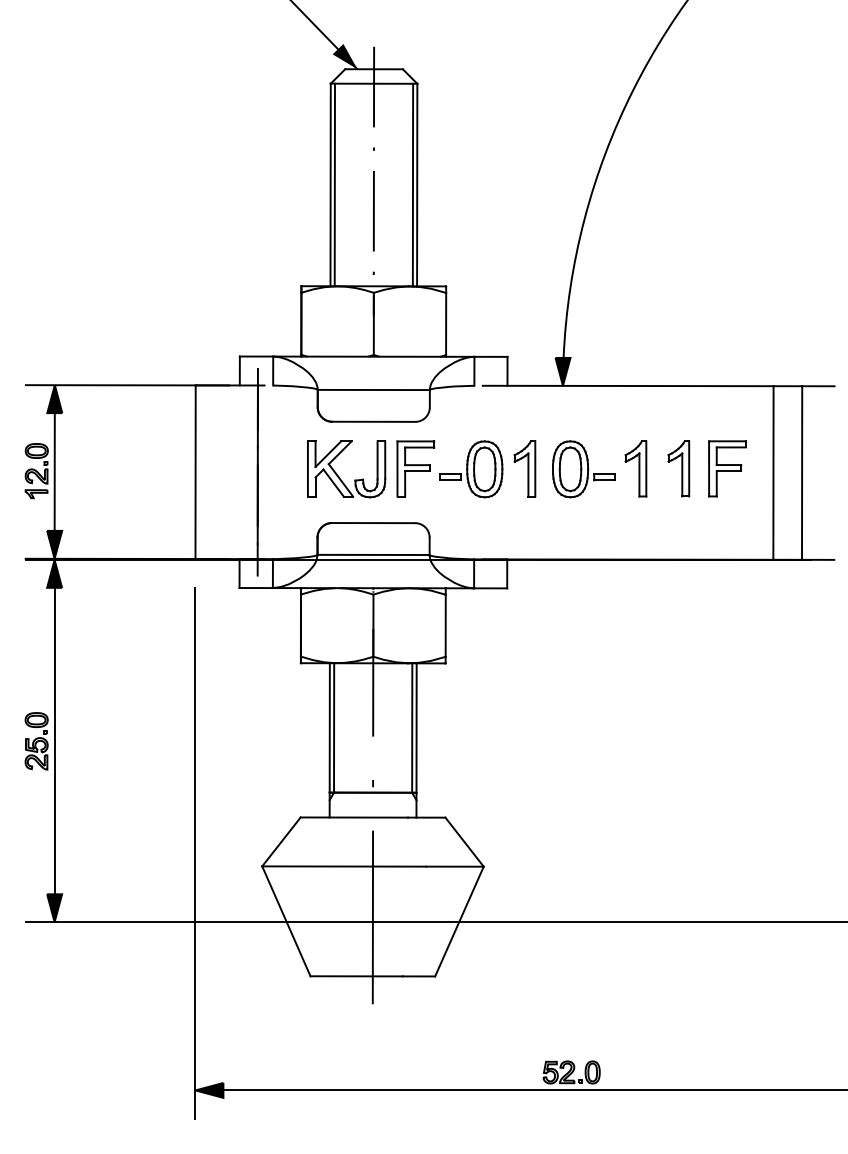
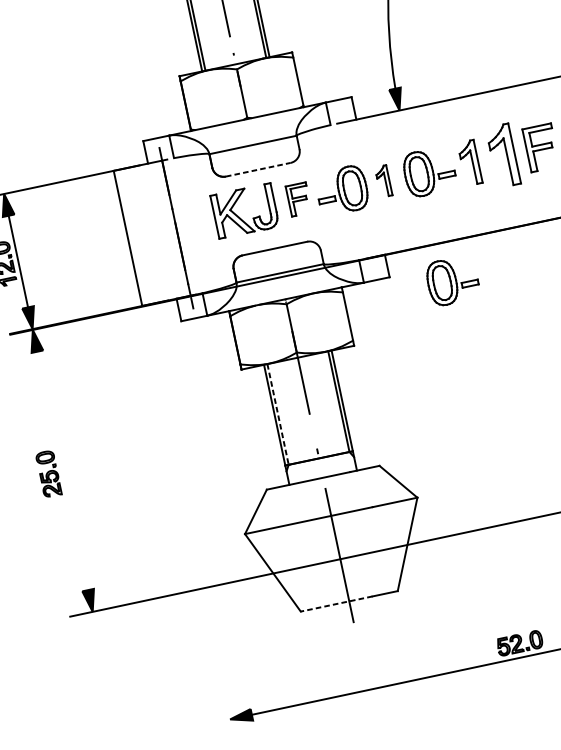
line: (373, 421) -> (258, 169), solid -> dashed
part: (415, 468) -> (298, 199), size x0.7
part: (524, 468) -> (383, 181), size x0.7
part: (678, 468) -> (503, 155), size x1.4
part: (583, 609) -> (452, 281), added
line: (334, 727) -> (278, 414), solid -> dashed
line: (54, 740) -> (62, 470), removed
line: (195, 853) -> (190, 535), removed
line: (356, 976) -> (336, 604), solid -> dashed

